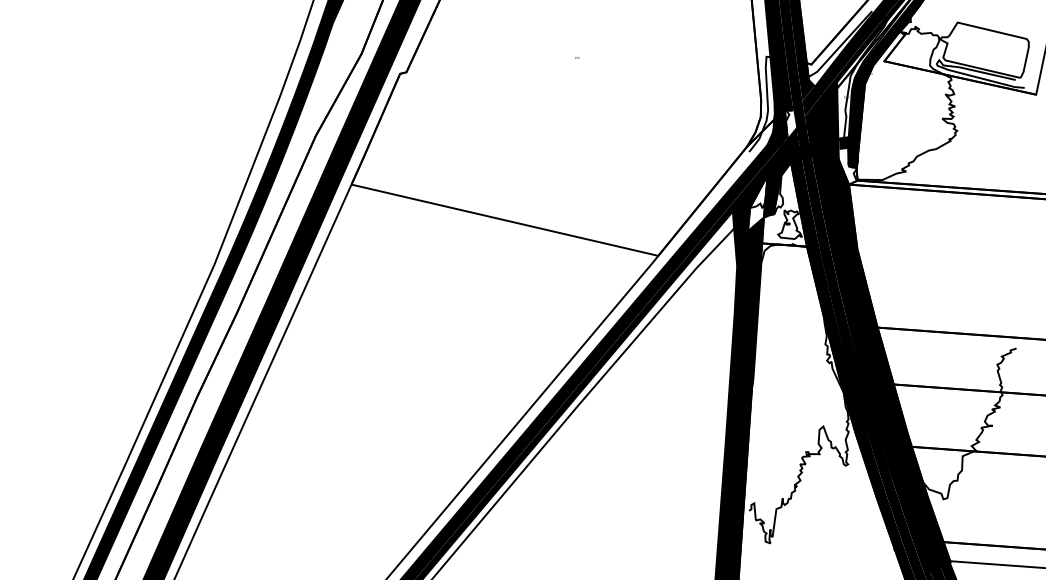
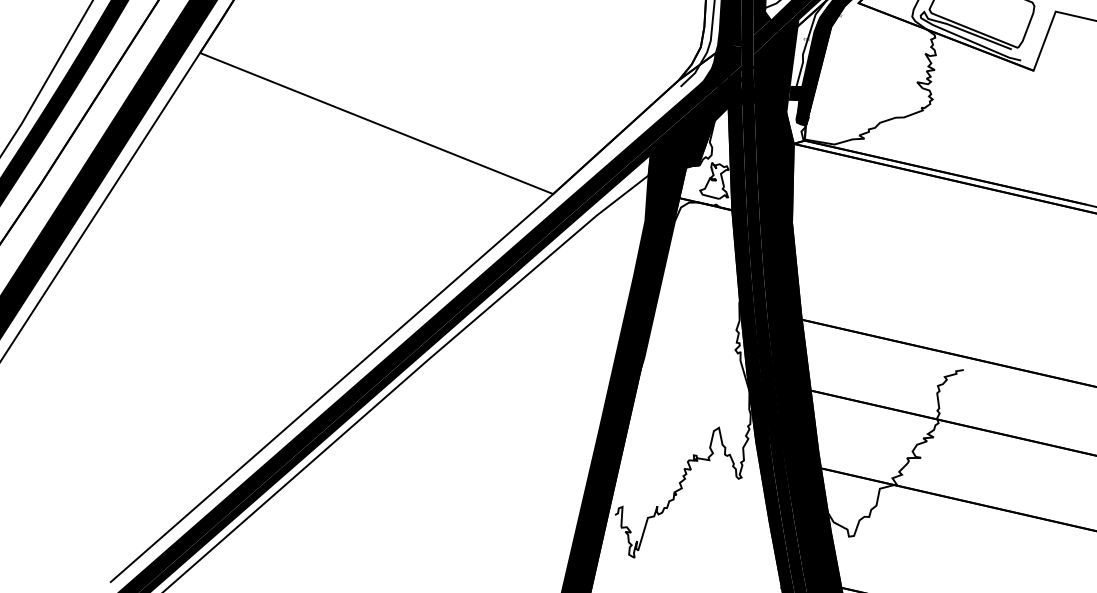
fill: (790, 123) -> (735, 60), added
fill: (757, 203) -> (681, 149), added

